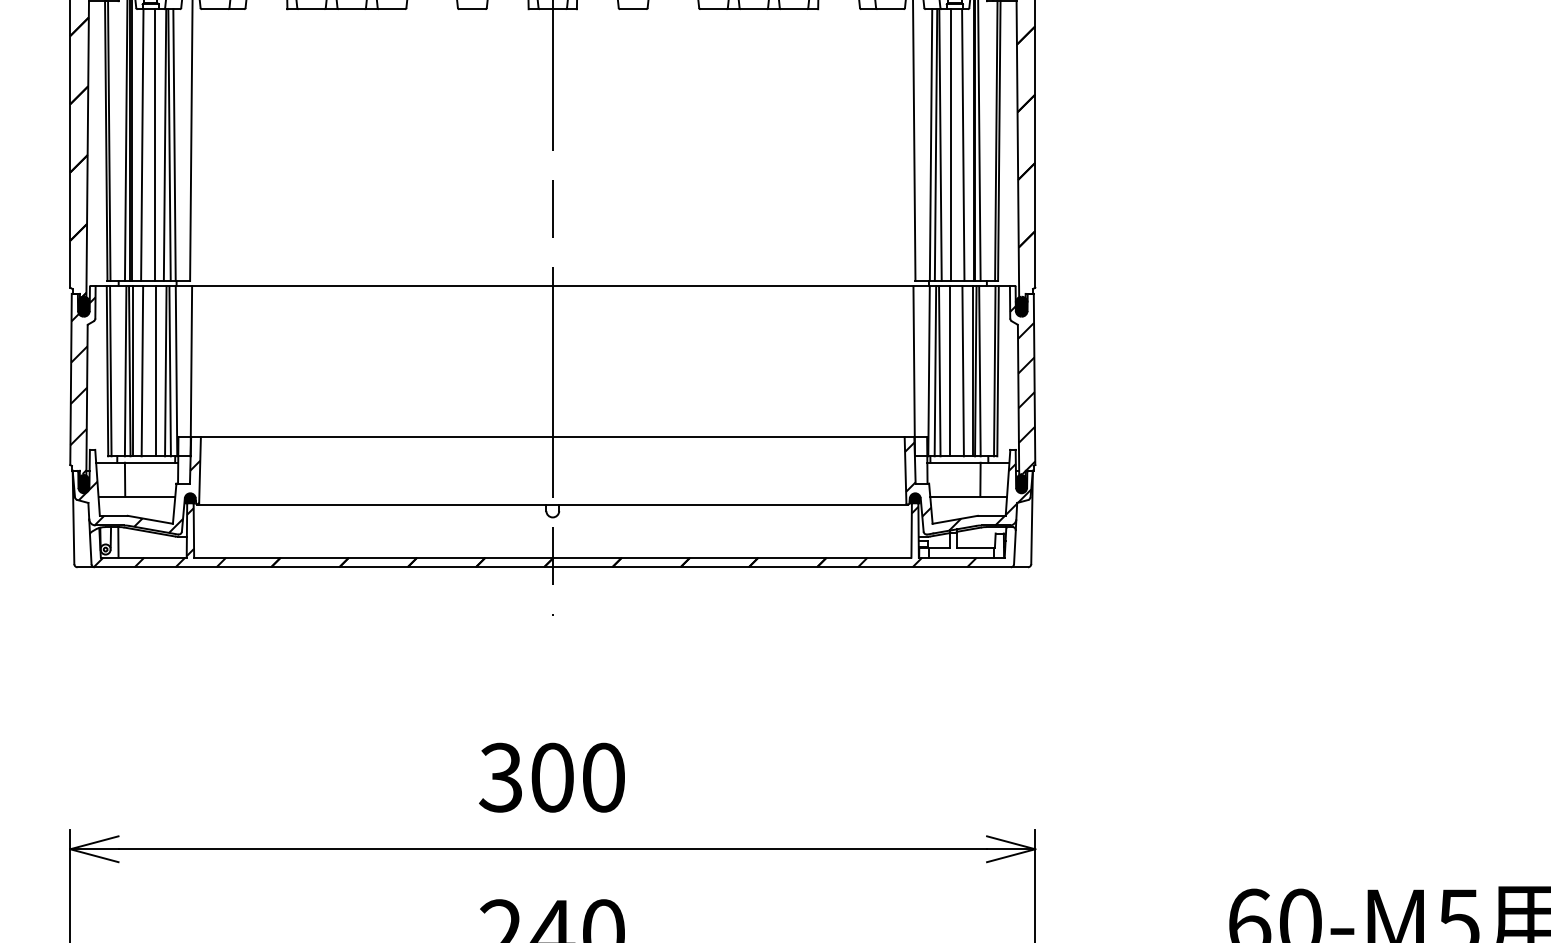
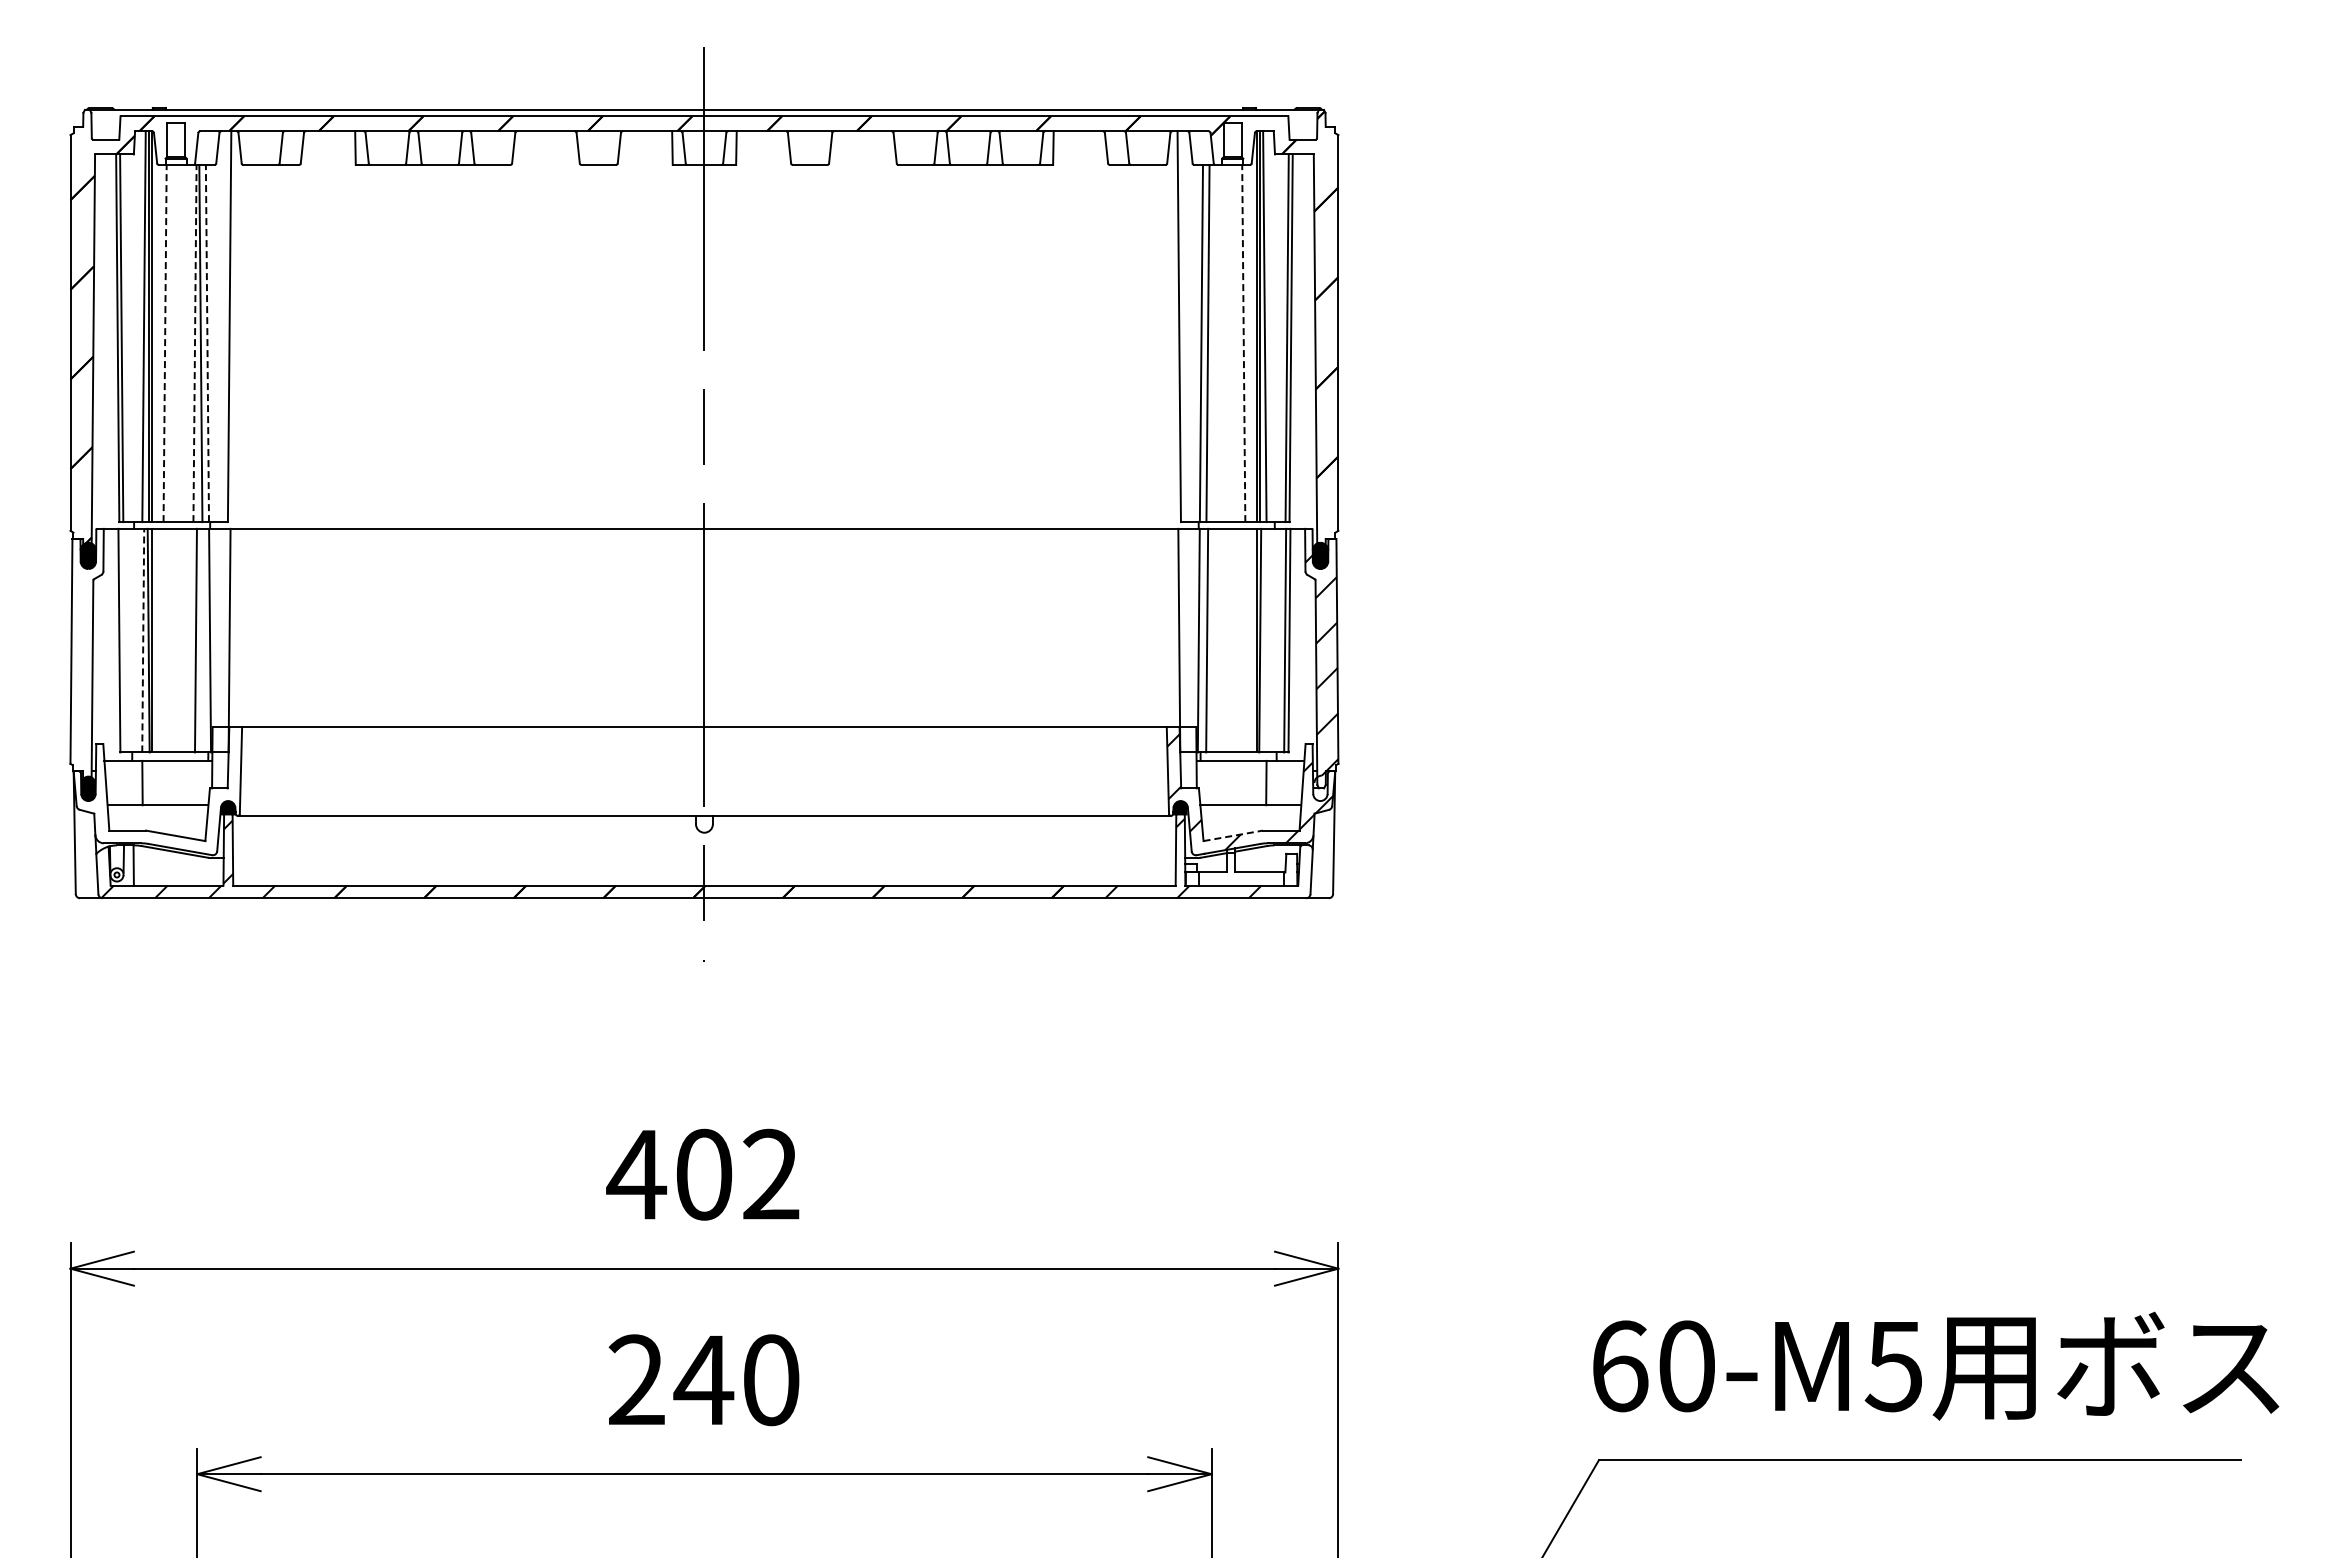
line: (142, 145) -> (165, 343), solid -> dashed
line: (154, 145) -> (181, 343), removed
line: (165, 145) -> (195, 343), solid -> dashed
line: (174, 145) -> (207, 343), solid -> dashed
line: (940, 145) -> (1213, 343), removed
line: (950, 145) -> (1227, 343), removed
line: (963, 145) -> (1243, 343), solid -> dashed
line: (110, 371) -> (123, 640), removed
line: (125, 371) -> (143, 640), solid -> dashed
line: (142, 371) -> (165, 640), removed
line: (156, 371) -> (183, 640), removed
line: (169, 371) -> (201, 640), removed
line: (939, 371) -> (1212, 640), removed
line: (949, 371) -> (1225, 640), removed
line: (963, 371) -> (1243, 640), removed
line: (979, 371) -> (1265, 640), removed
hatch: (82, 385) -> (86, 659), removed
fill: (1020, 483) -> (1319, 788), removed
hatch: (139, 496) -> (161, 805), removed
line: (955, 519) -> (1233, 835), solid -> dashed
text: (551, 777) -> (702, 1174), 300 -> 402

